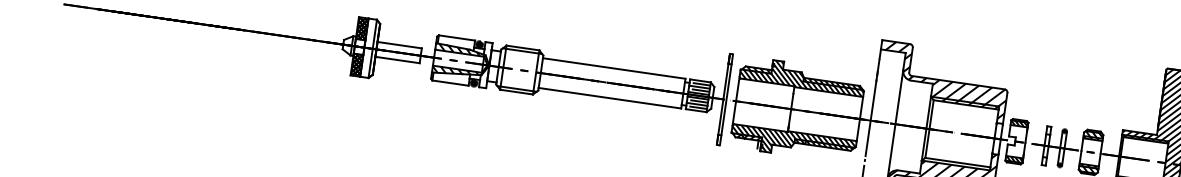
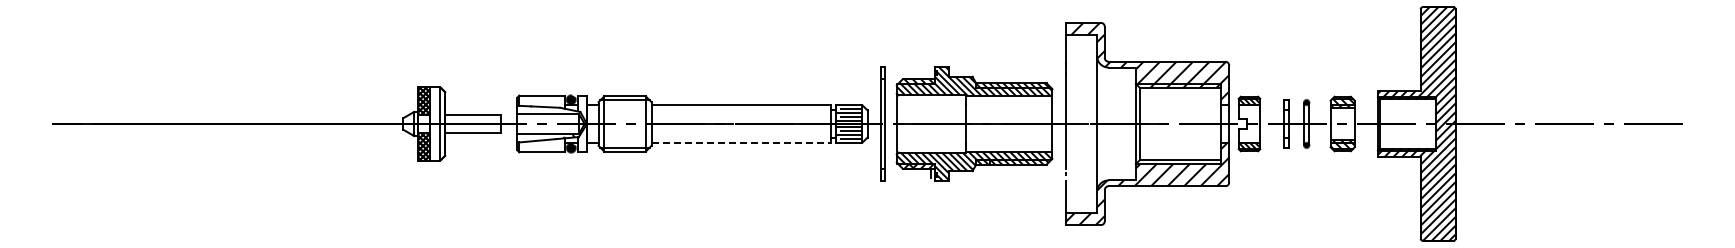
hatch: (461, 61) -> (551, 123), removed
line: (610, 98) -> (741, 142), solid -> dashed

